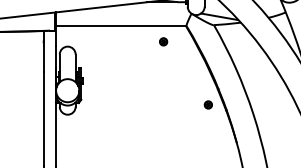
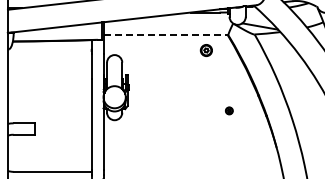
line: (121, 25) -> (166, 34), solid -> dashed
part: (163, 41) -> (206, 50), size x1.6
part: (208, 104) -> (229, 110), moved

